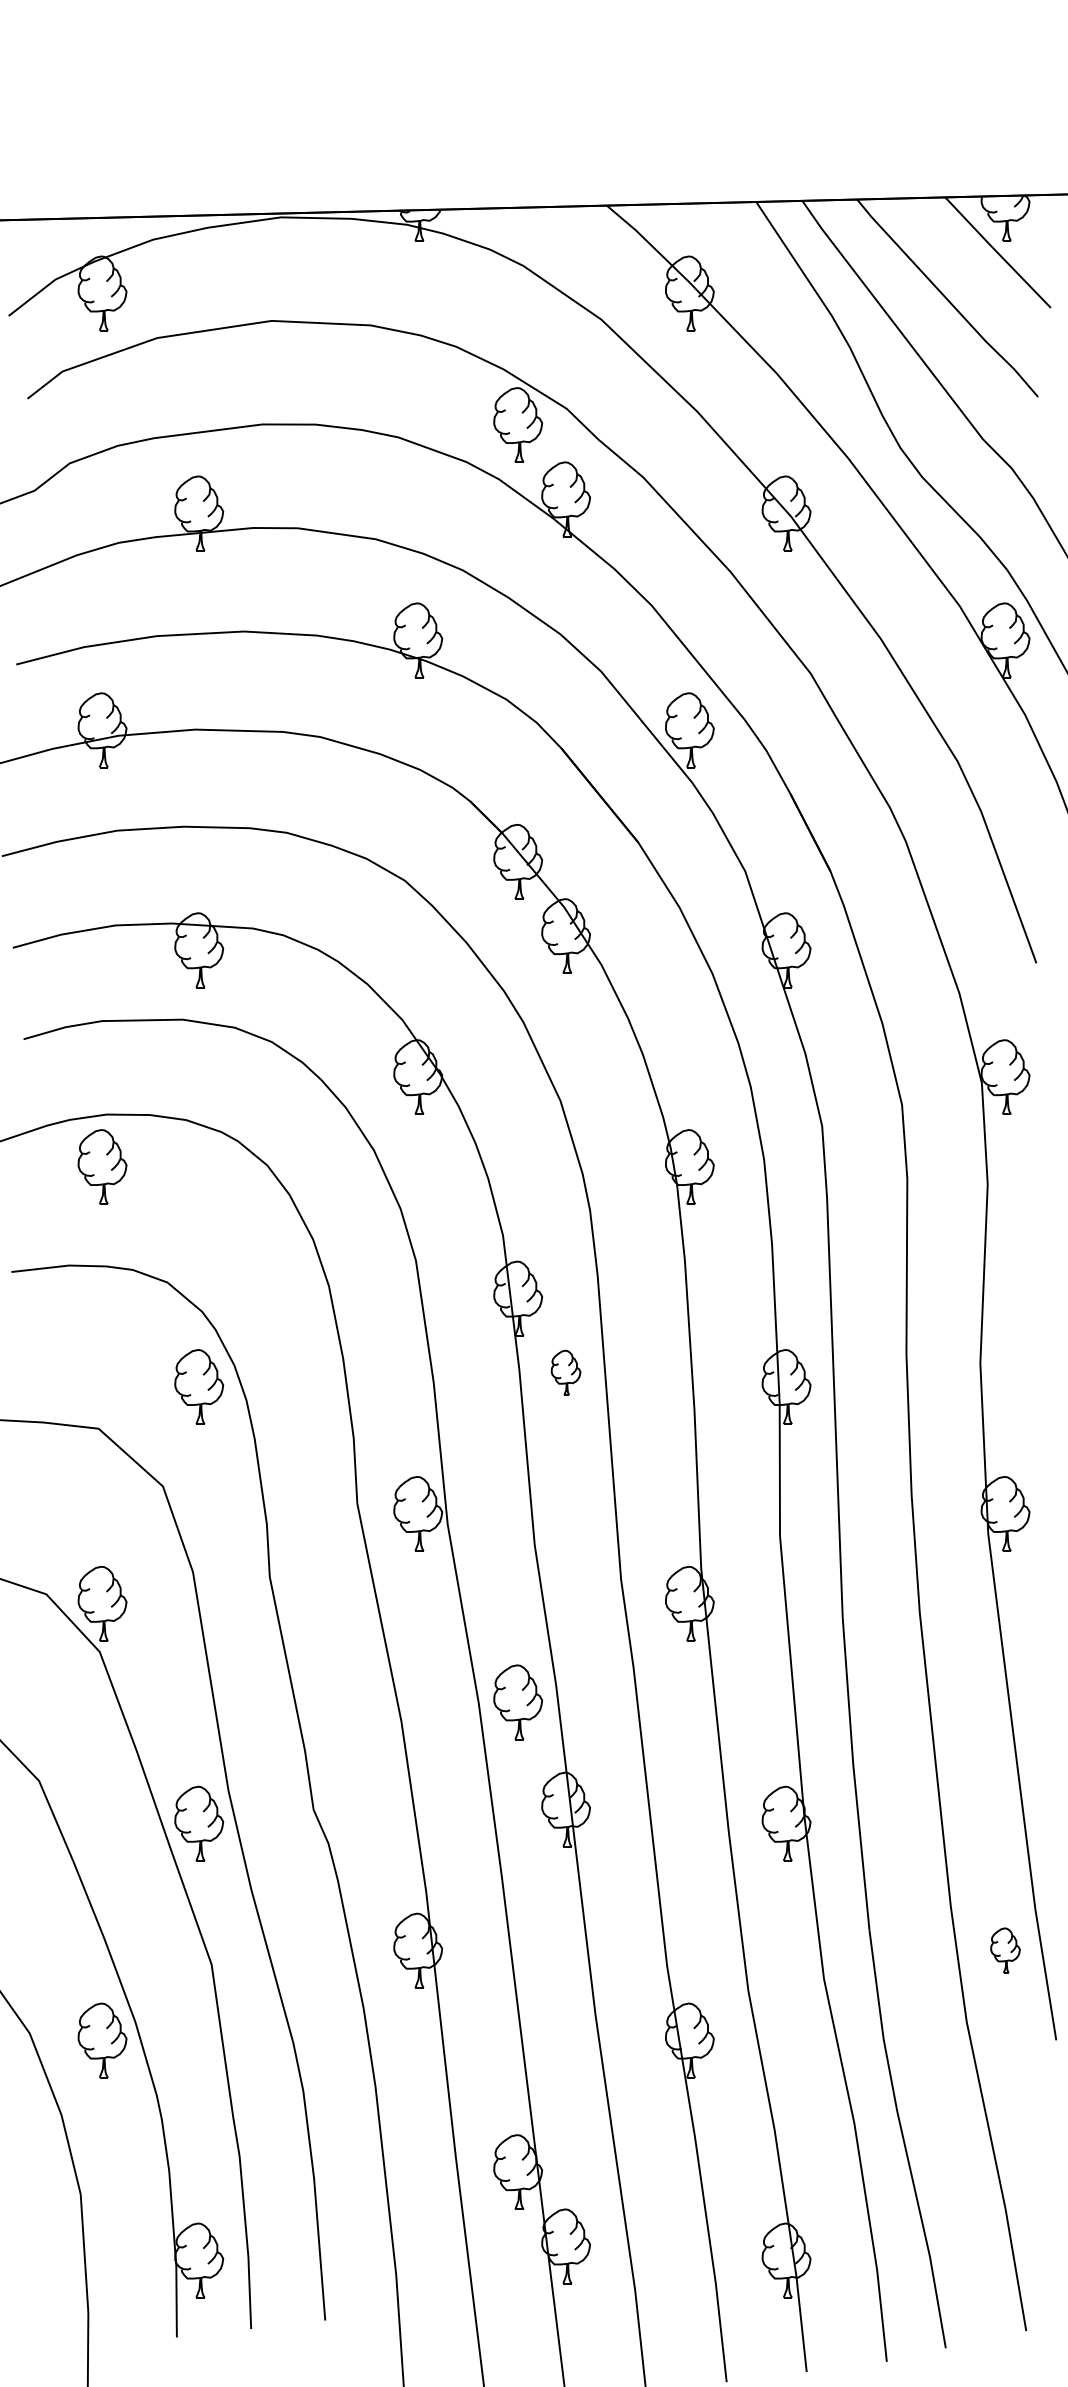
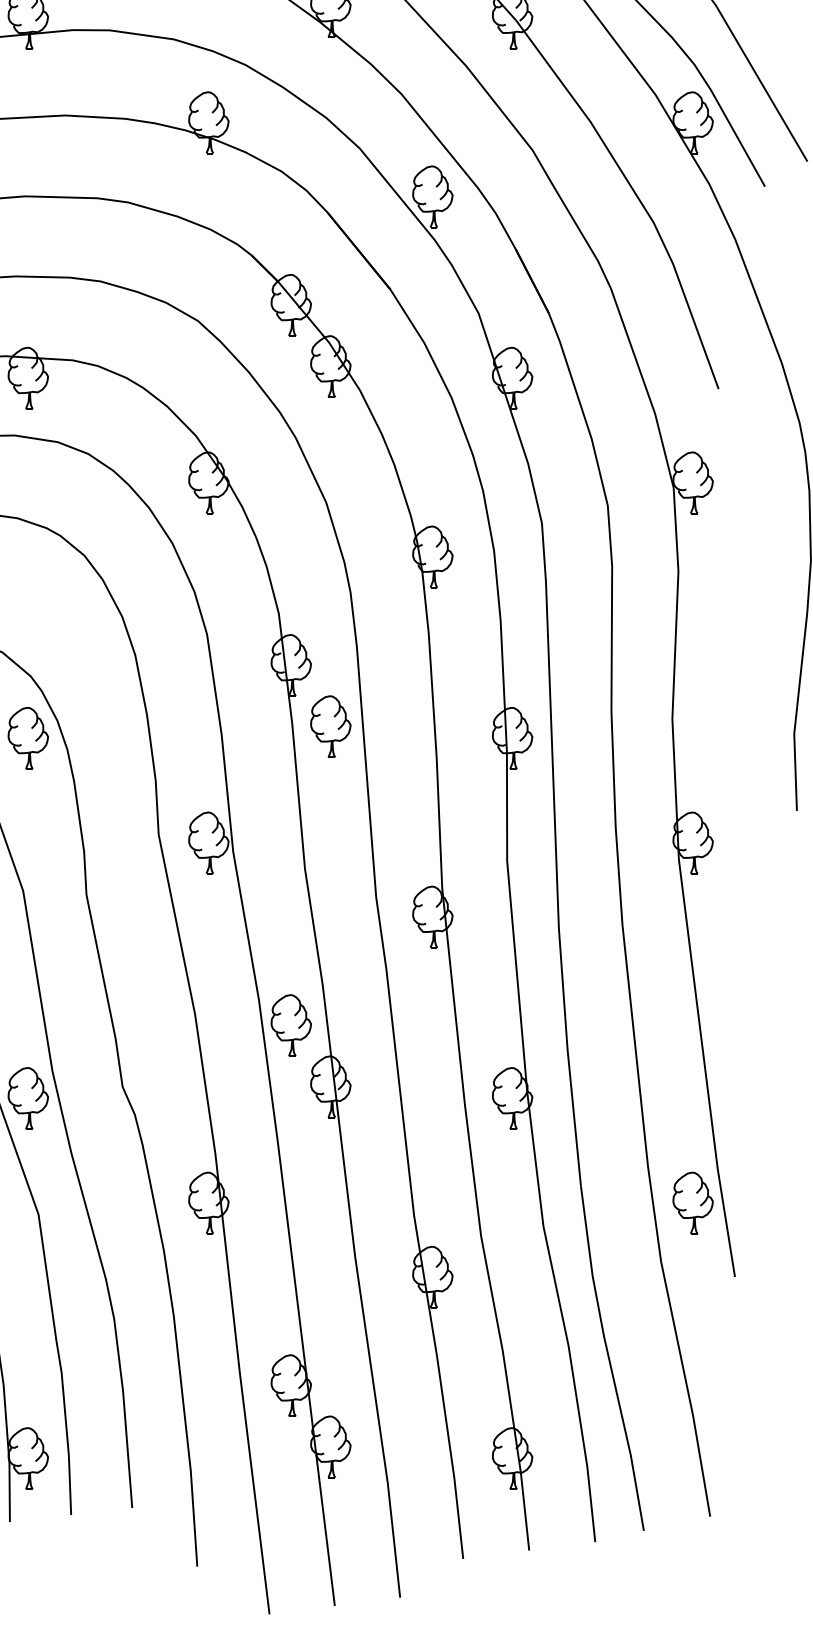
part: (565, 1372) -> (330, 726), size x1.67
part: (518, 1702) -> (291, 1025), moved
part: (1005, 1950) -> (693, 1202), size x1.67

